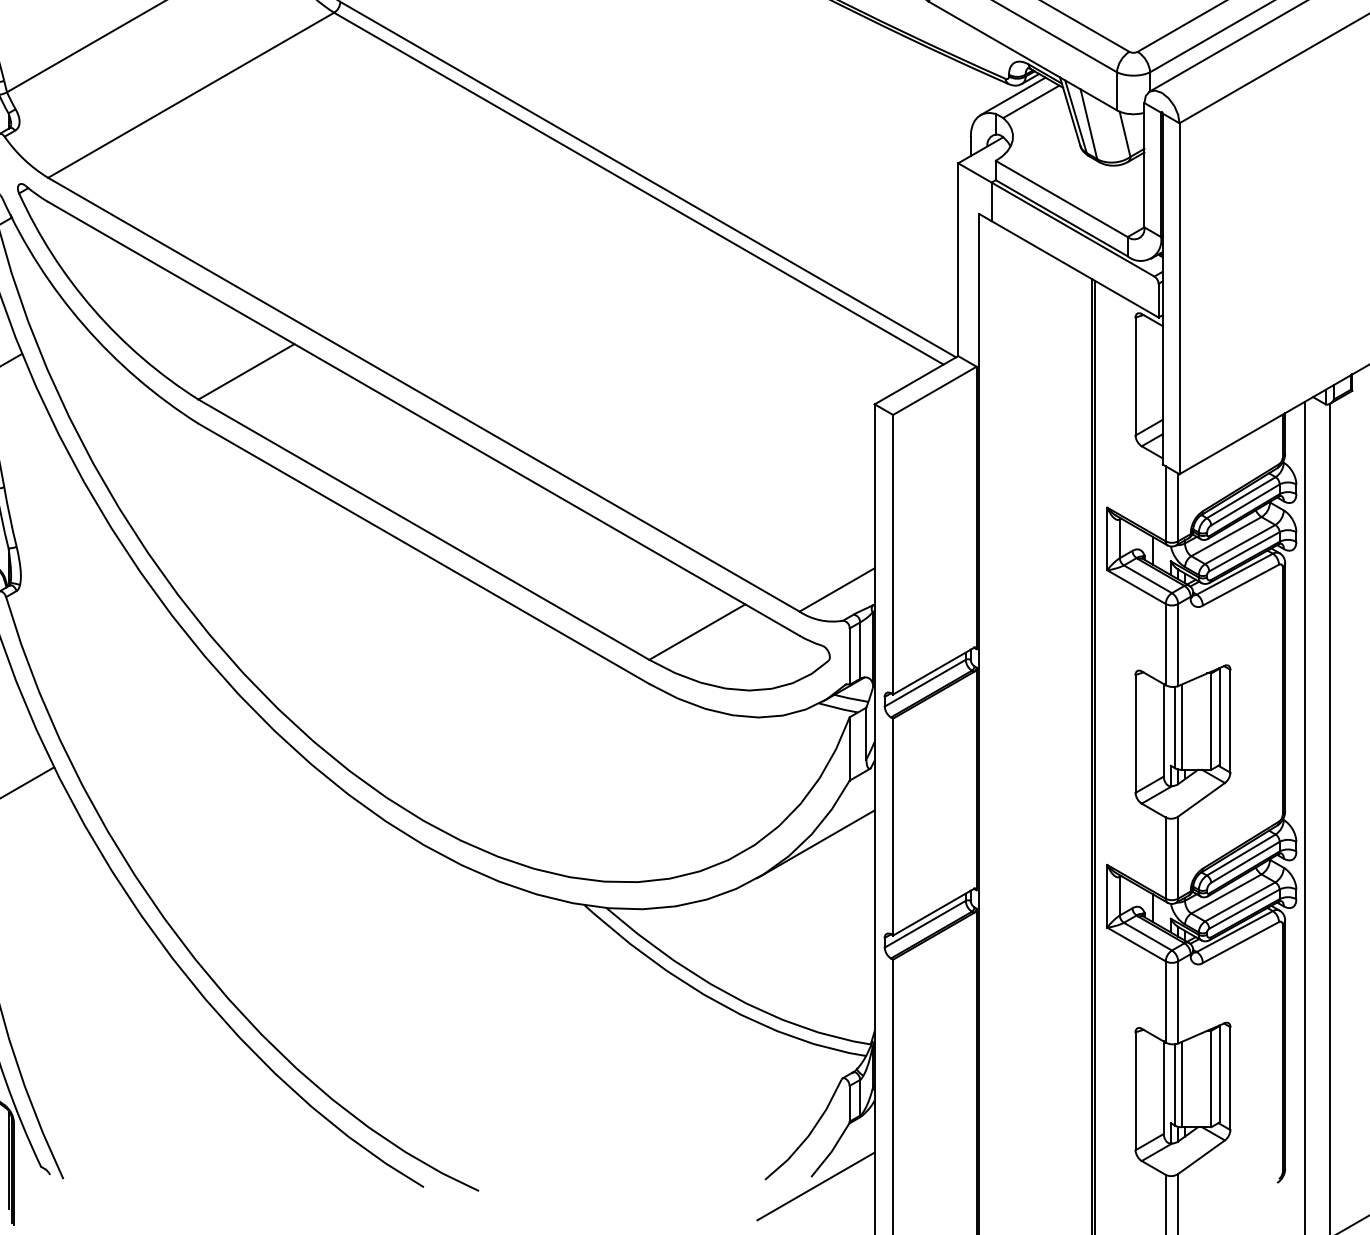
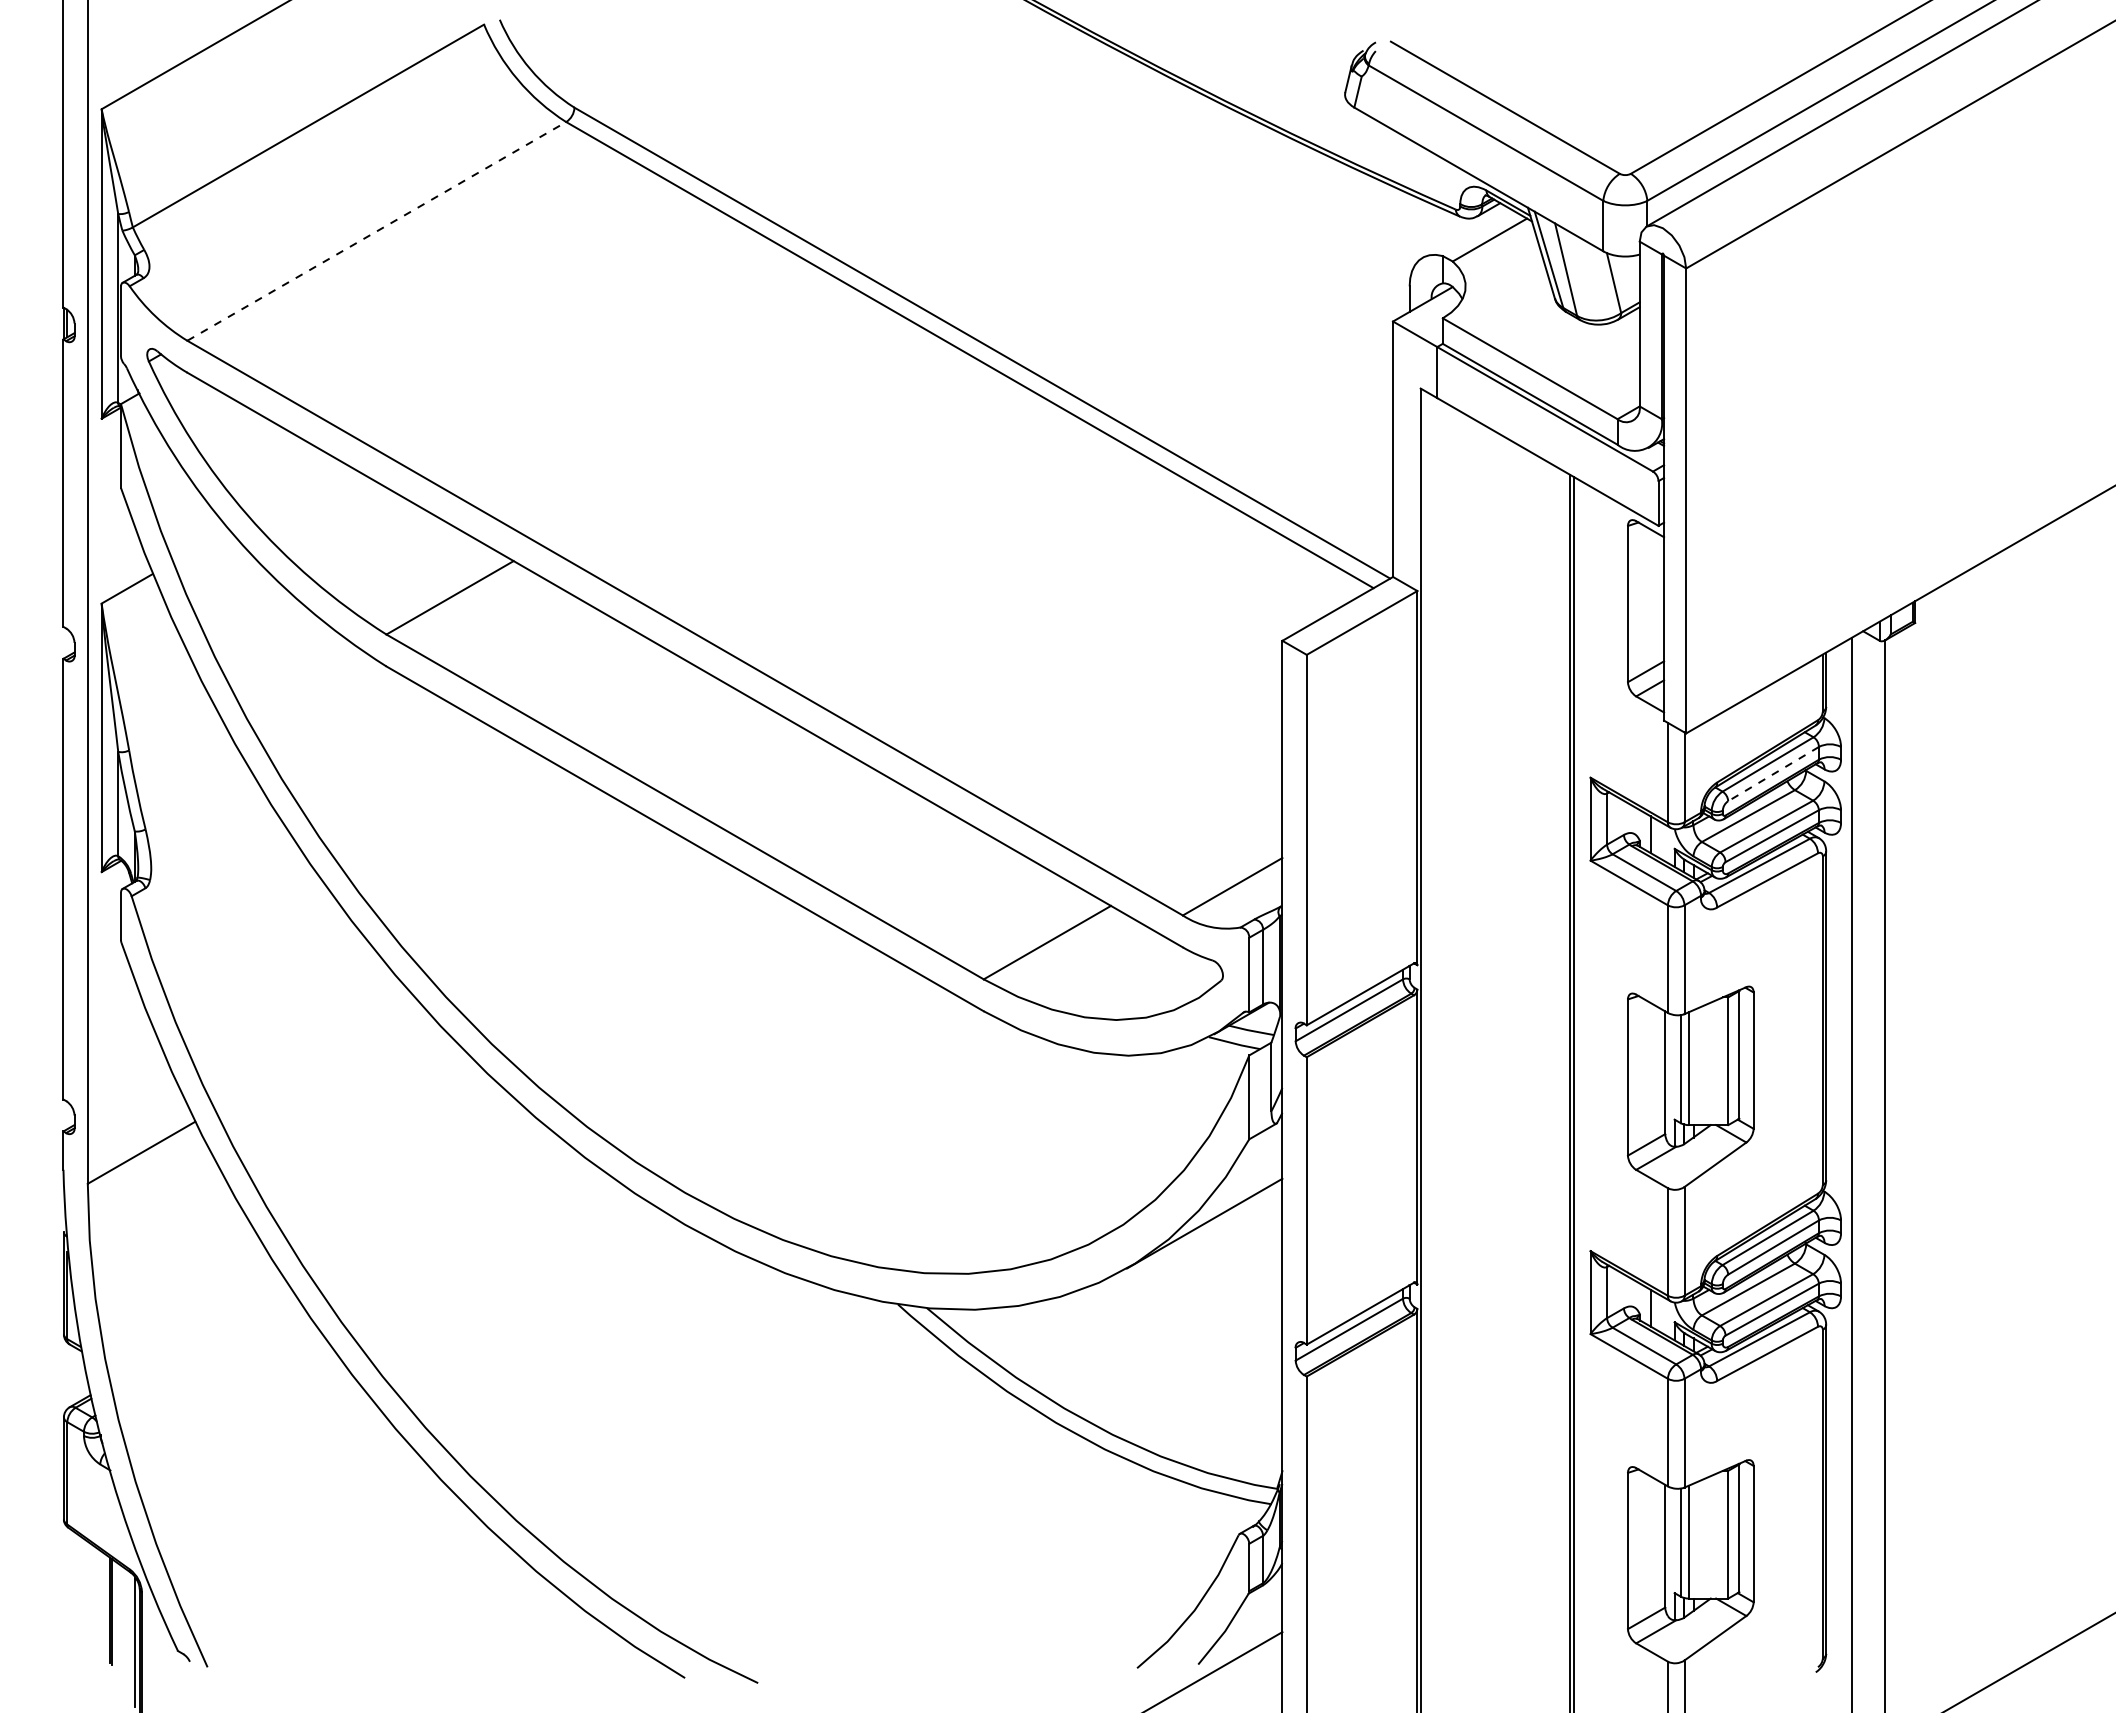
line: (190, 95) -> (376, 231), solid -> dashed
line: (1012, 96) -> (1465, 232), removed
line: (1245, 505) -> (1773, 774), solid -> dashed

